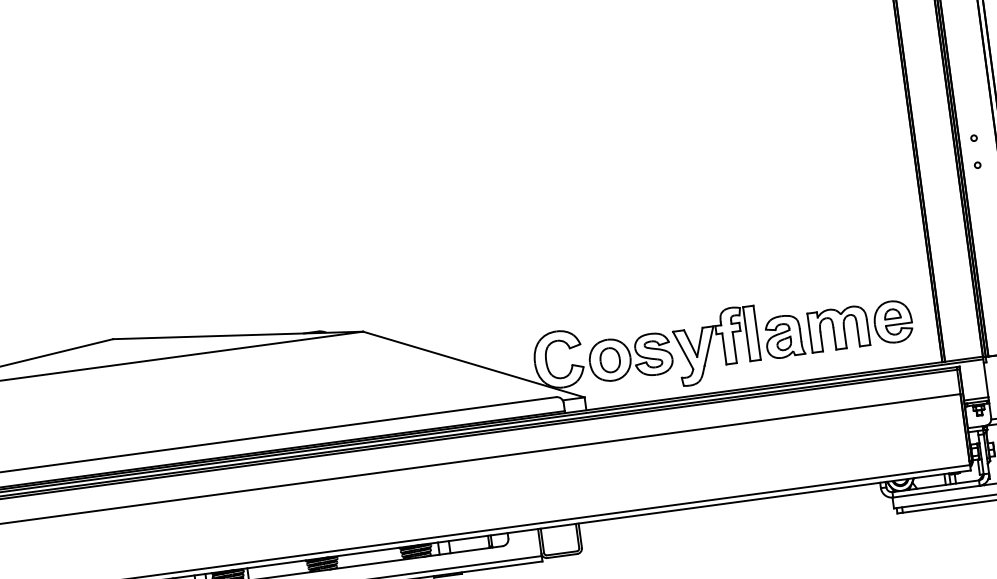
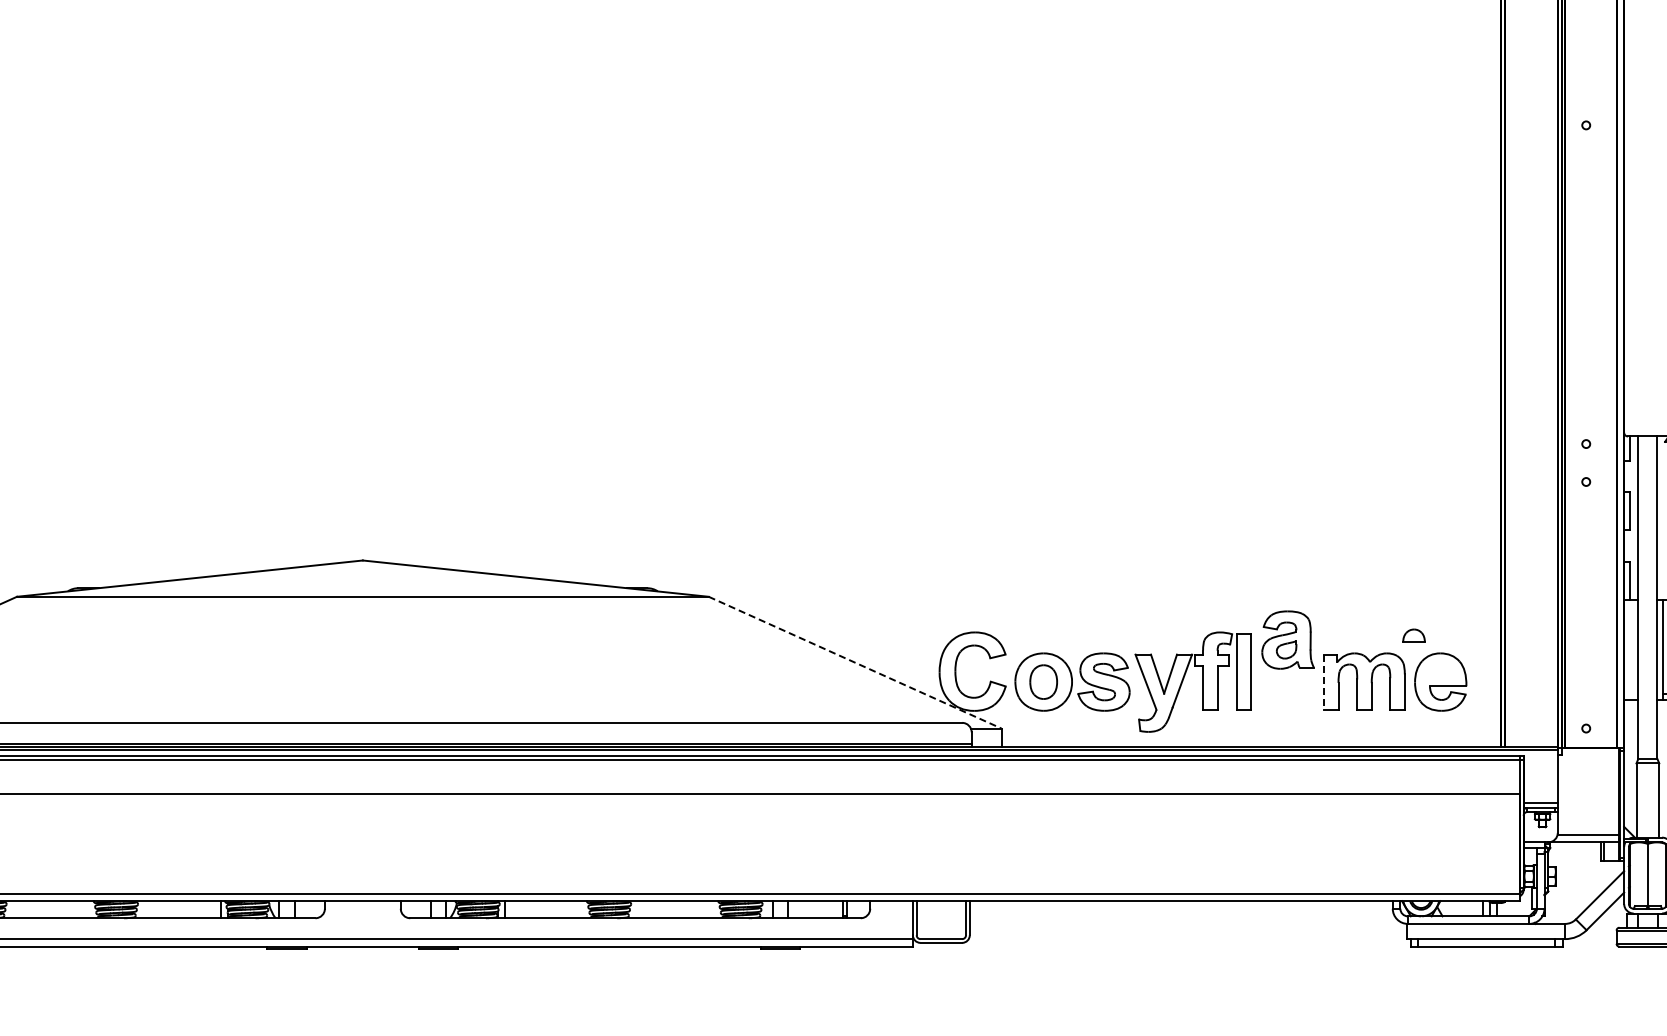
part: (891, 313) -> (1413, 635), moved
line: (809, 333) -> (1323, 682), solid -> dashed
part: (783, 336) -> (1287, 639), moved
line: (474, 364) -> (855, 662), solid -> dashed

